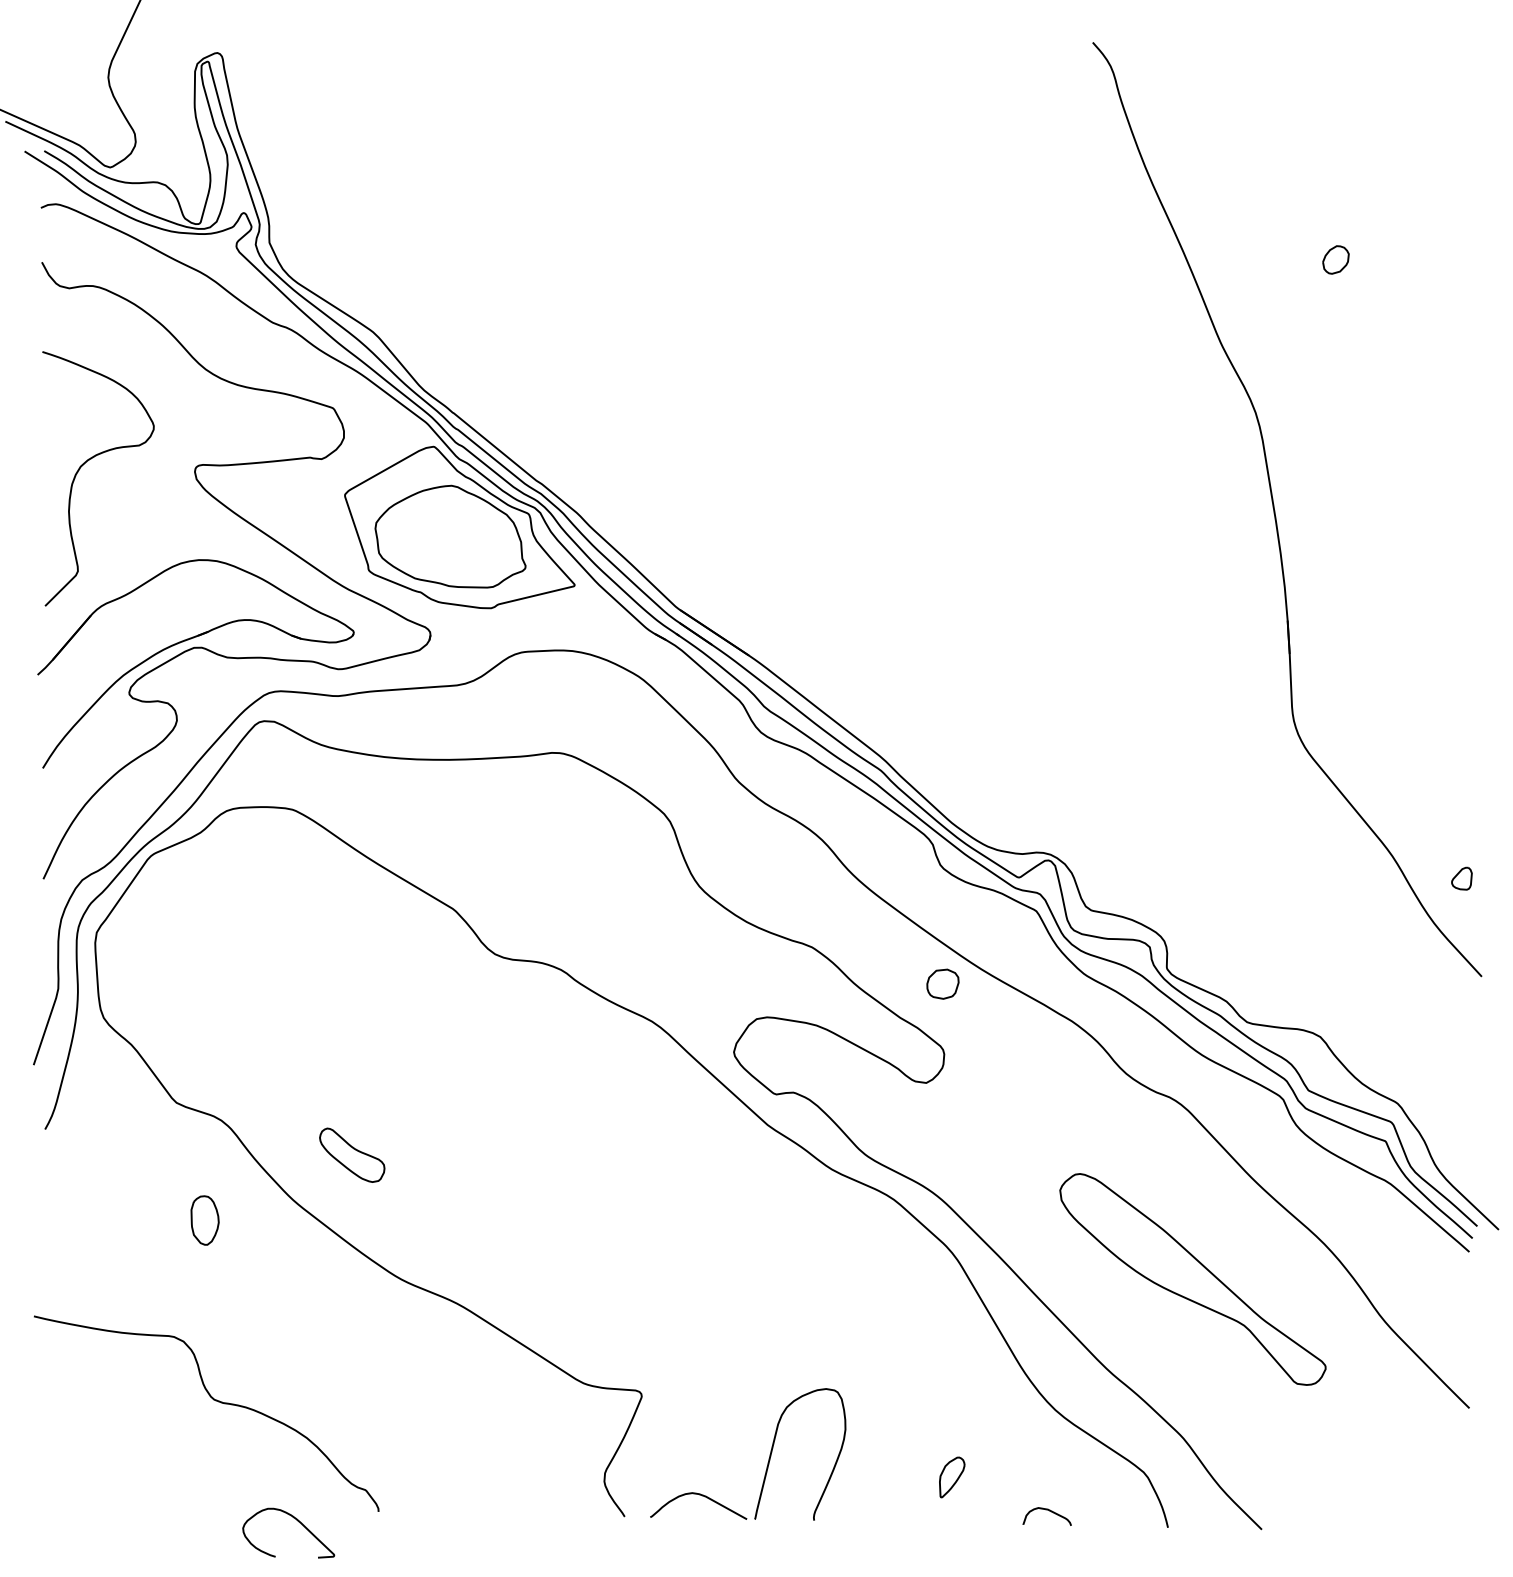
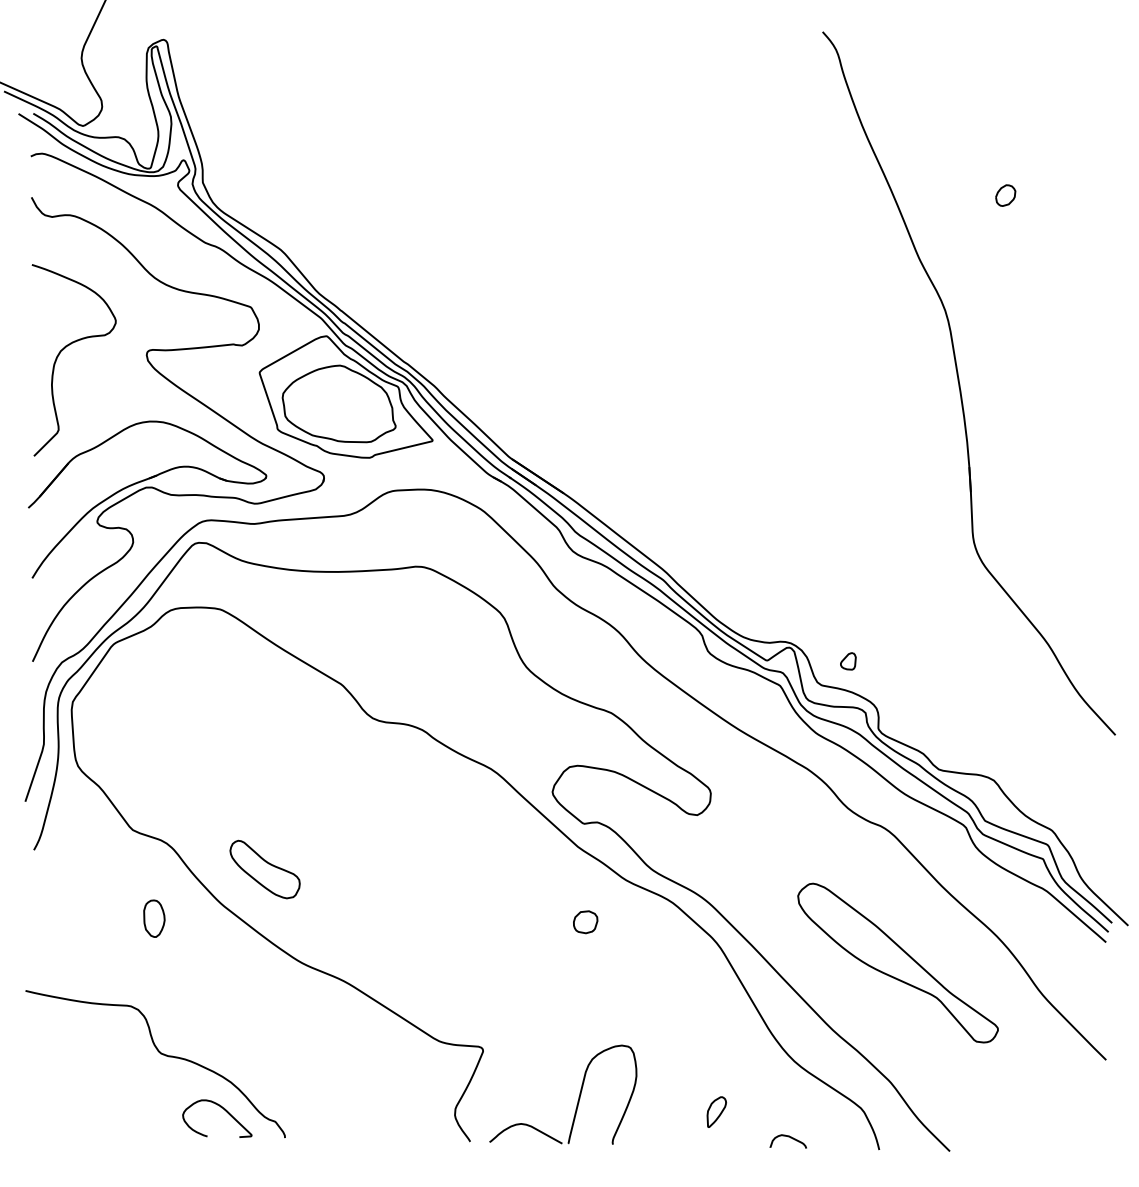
part: (1461, 878) -> (848, 661), moved
part: (942, 983) -> (585, 921), moved
part: (352, 1155) -> (265, 869), size x1.43
curve: (298, 1522) -> (224, 1110), moved

